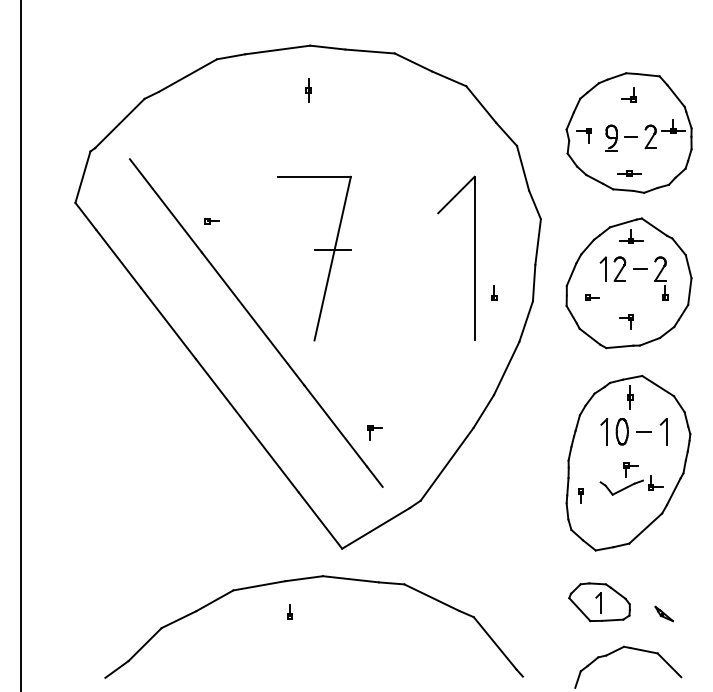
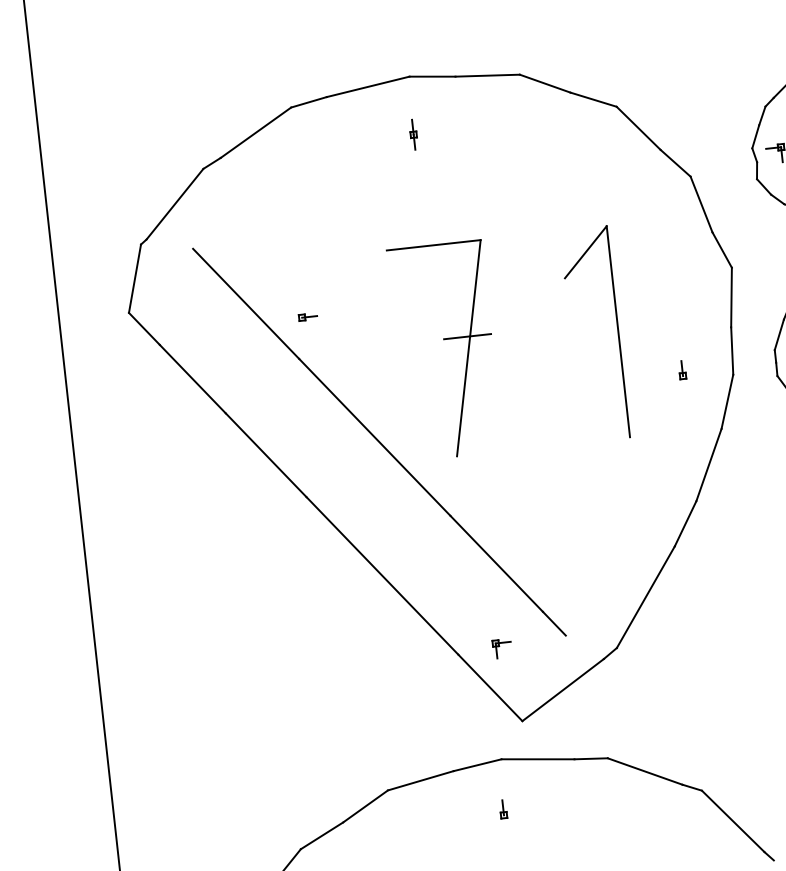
part: (474, 257) -> (618, 330), moved
part: (374, 432) -> (501, 648), moved
part: (289, 611) -> (502, 809), moved

